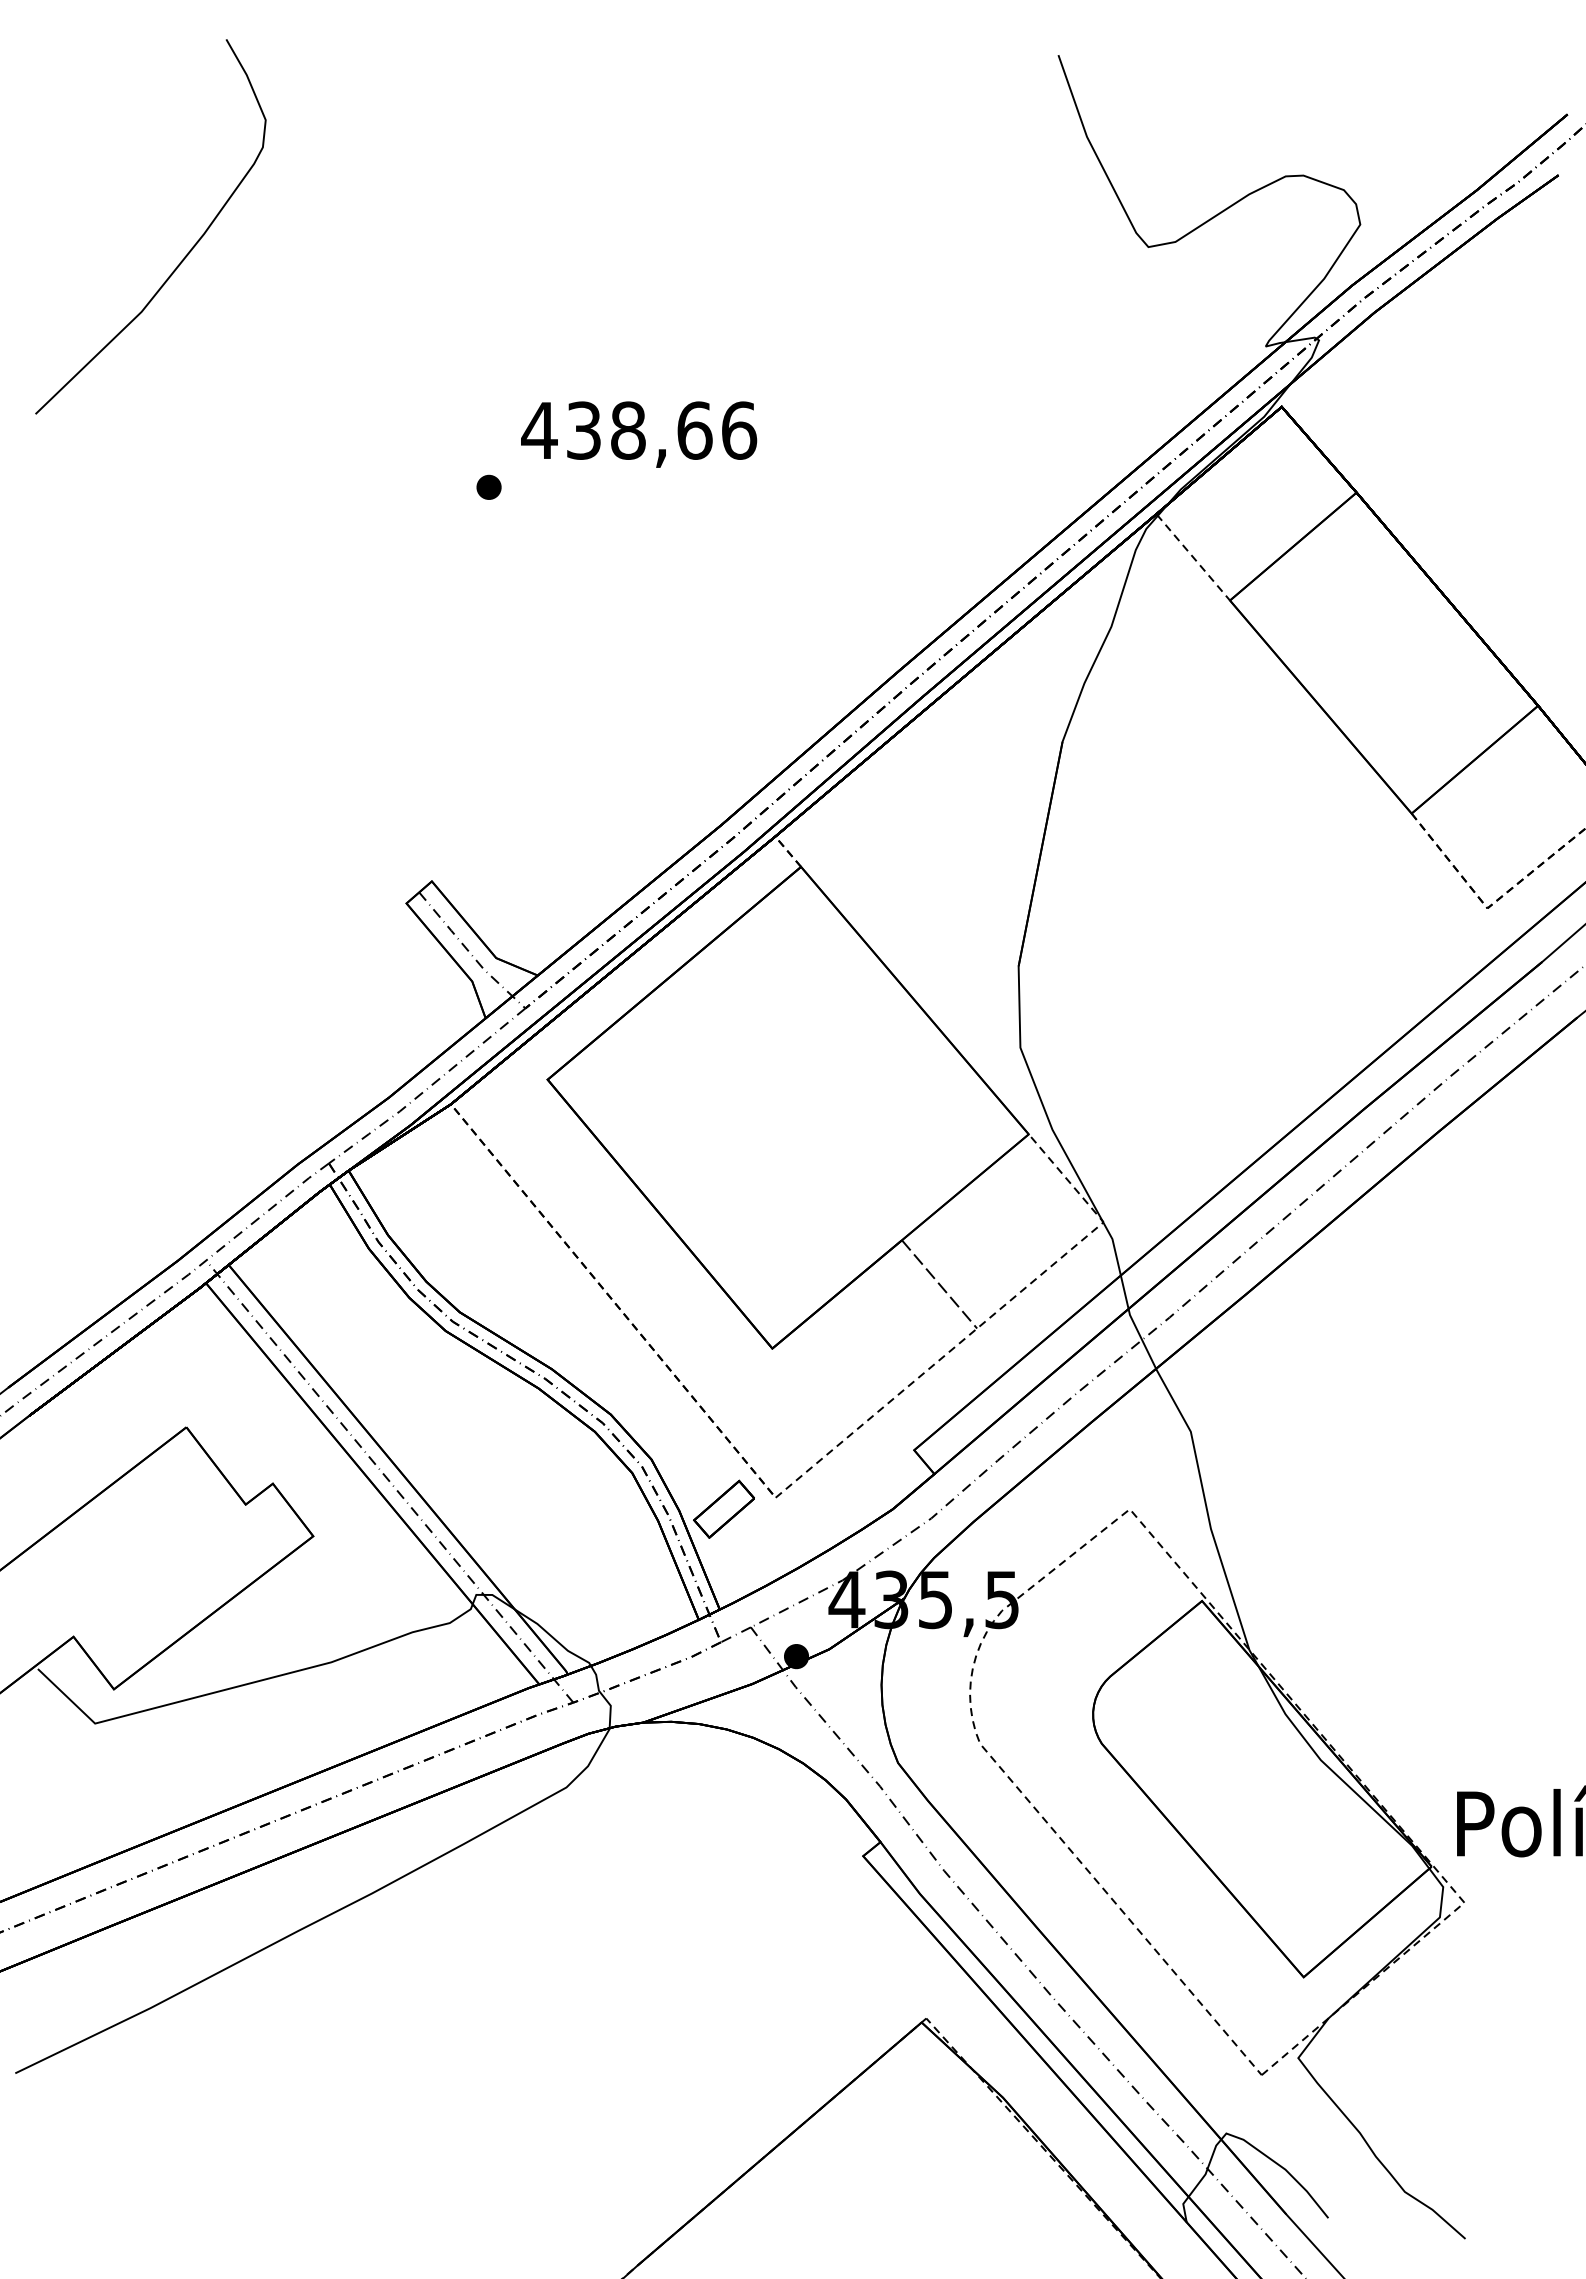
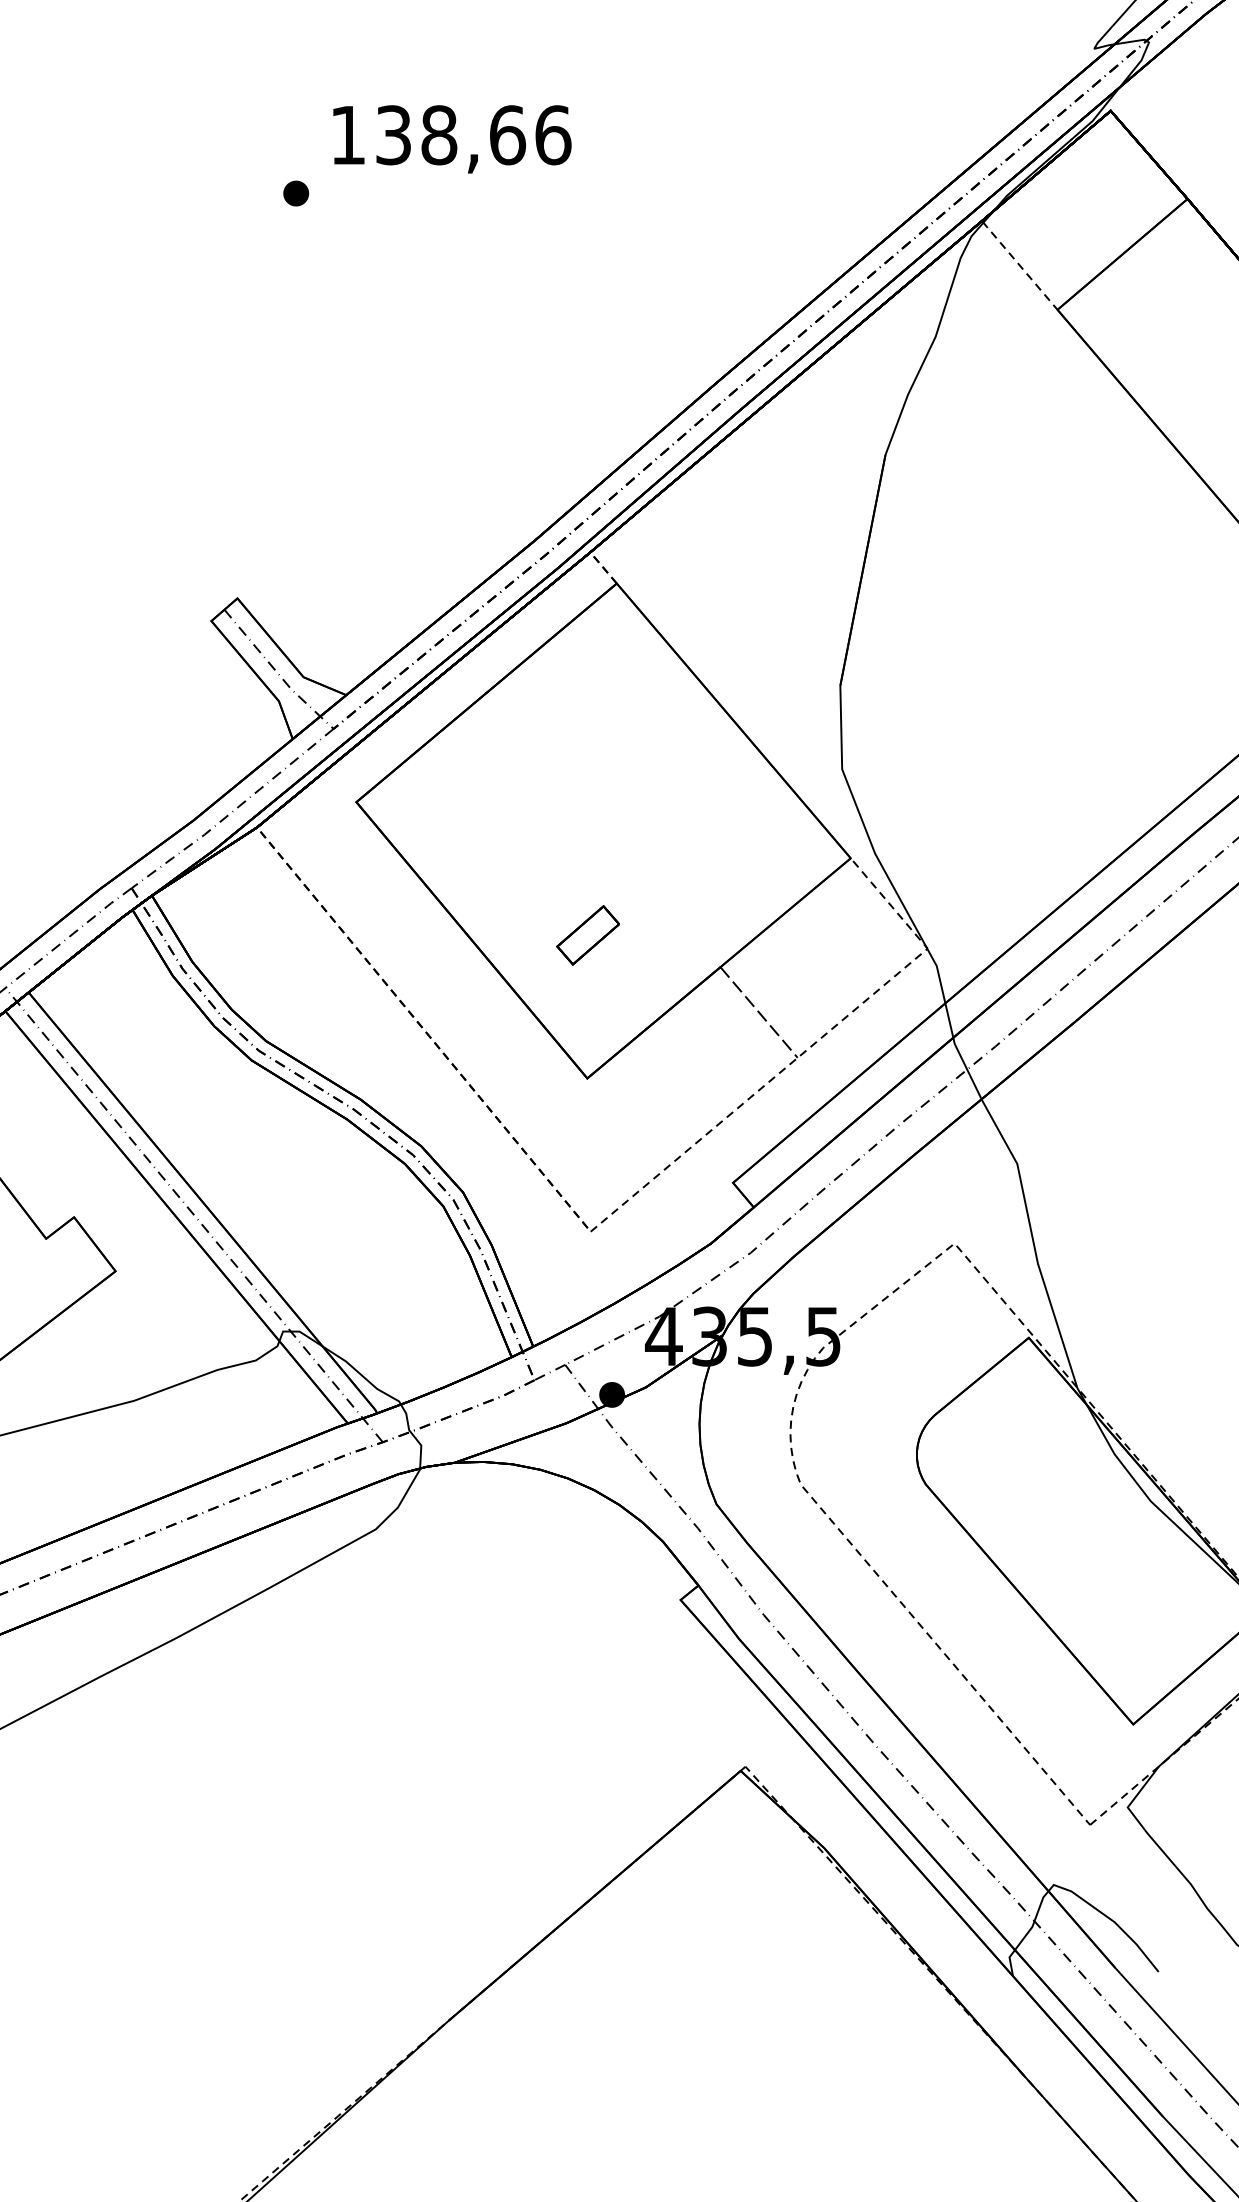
text: (539, 430) -> (348, 135), 438,66 -> 138,66
part: (723, 1508) -> (587, 934), moved

